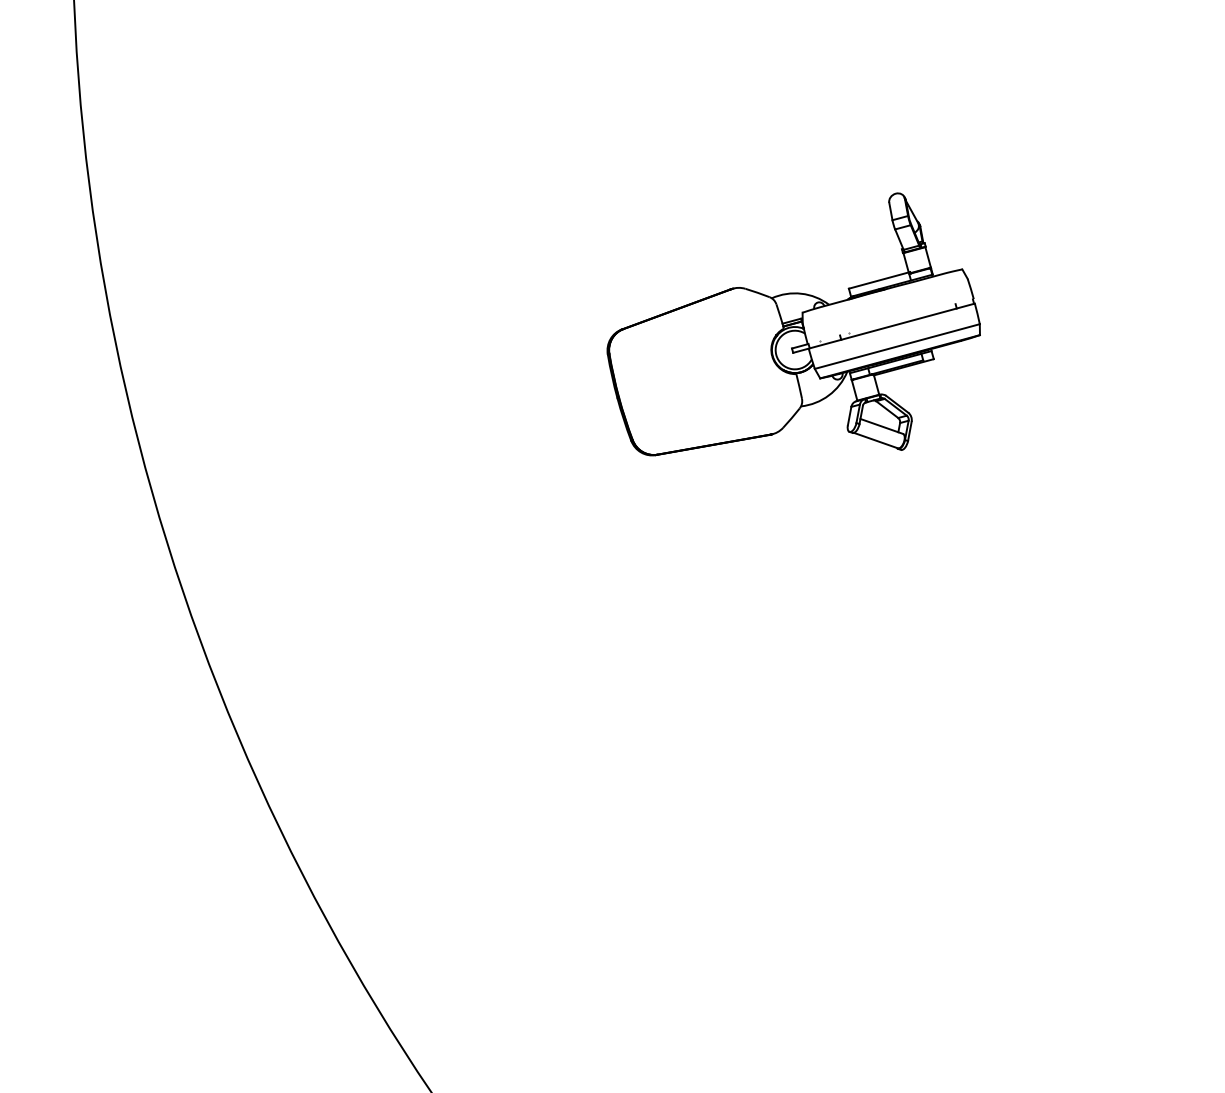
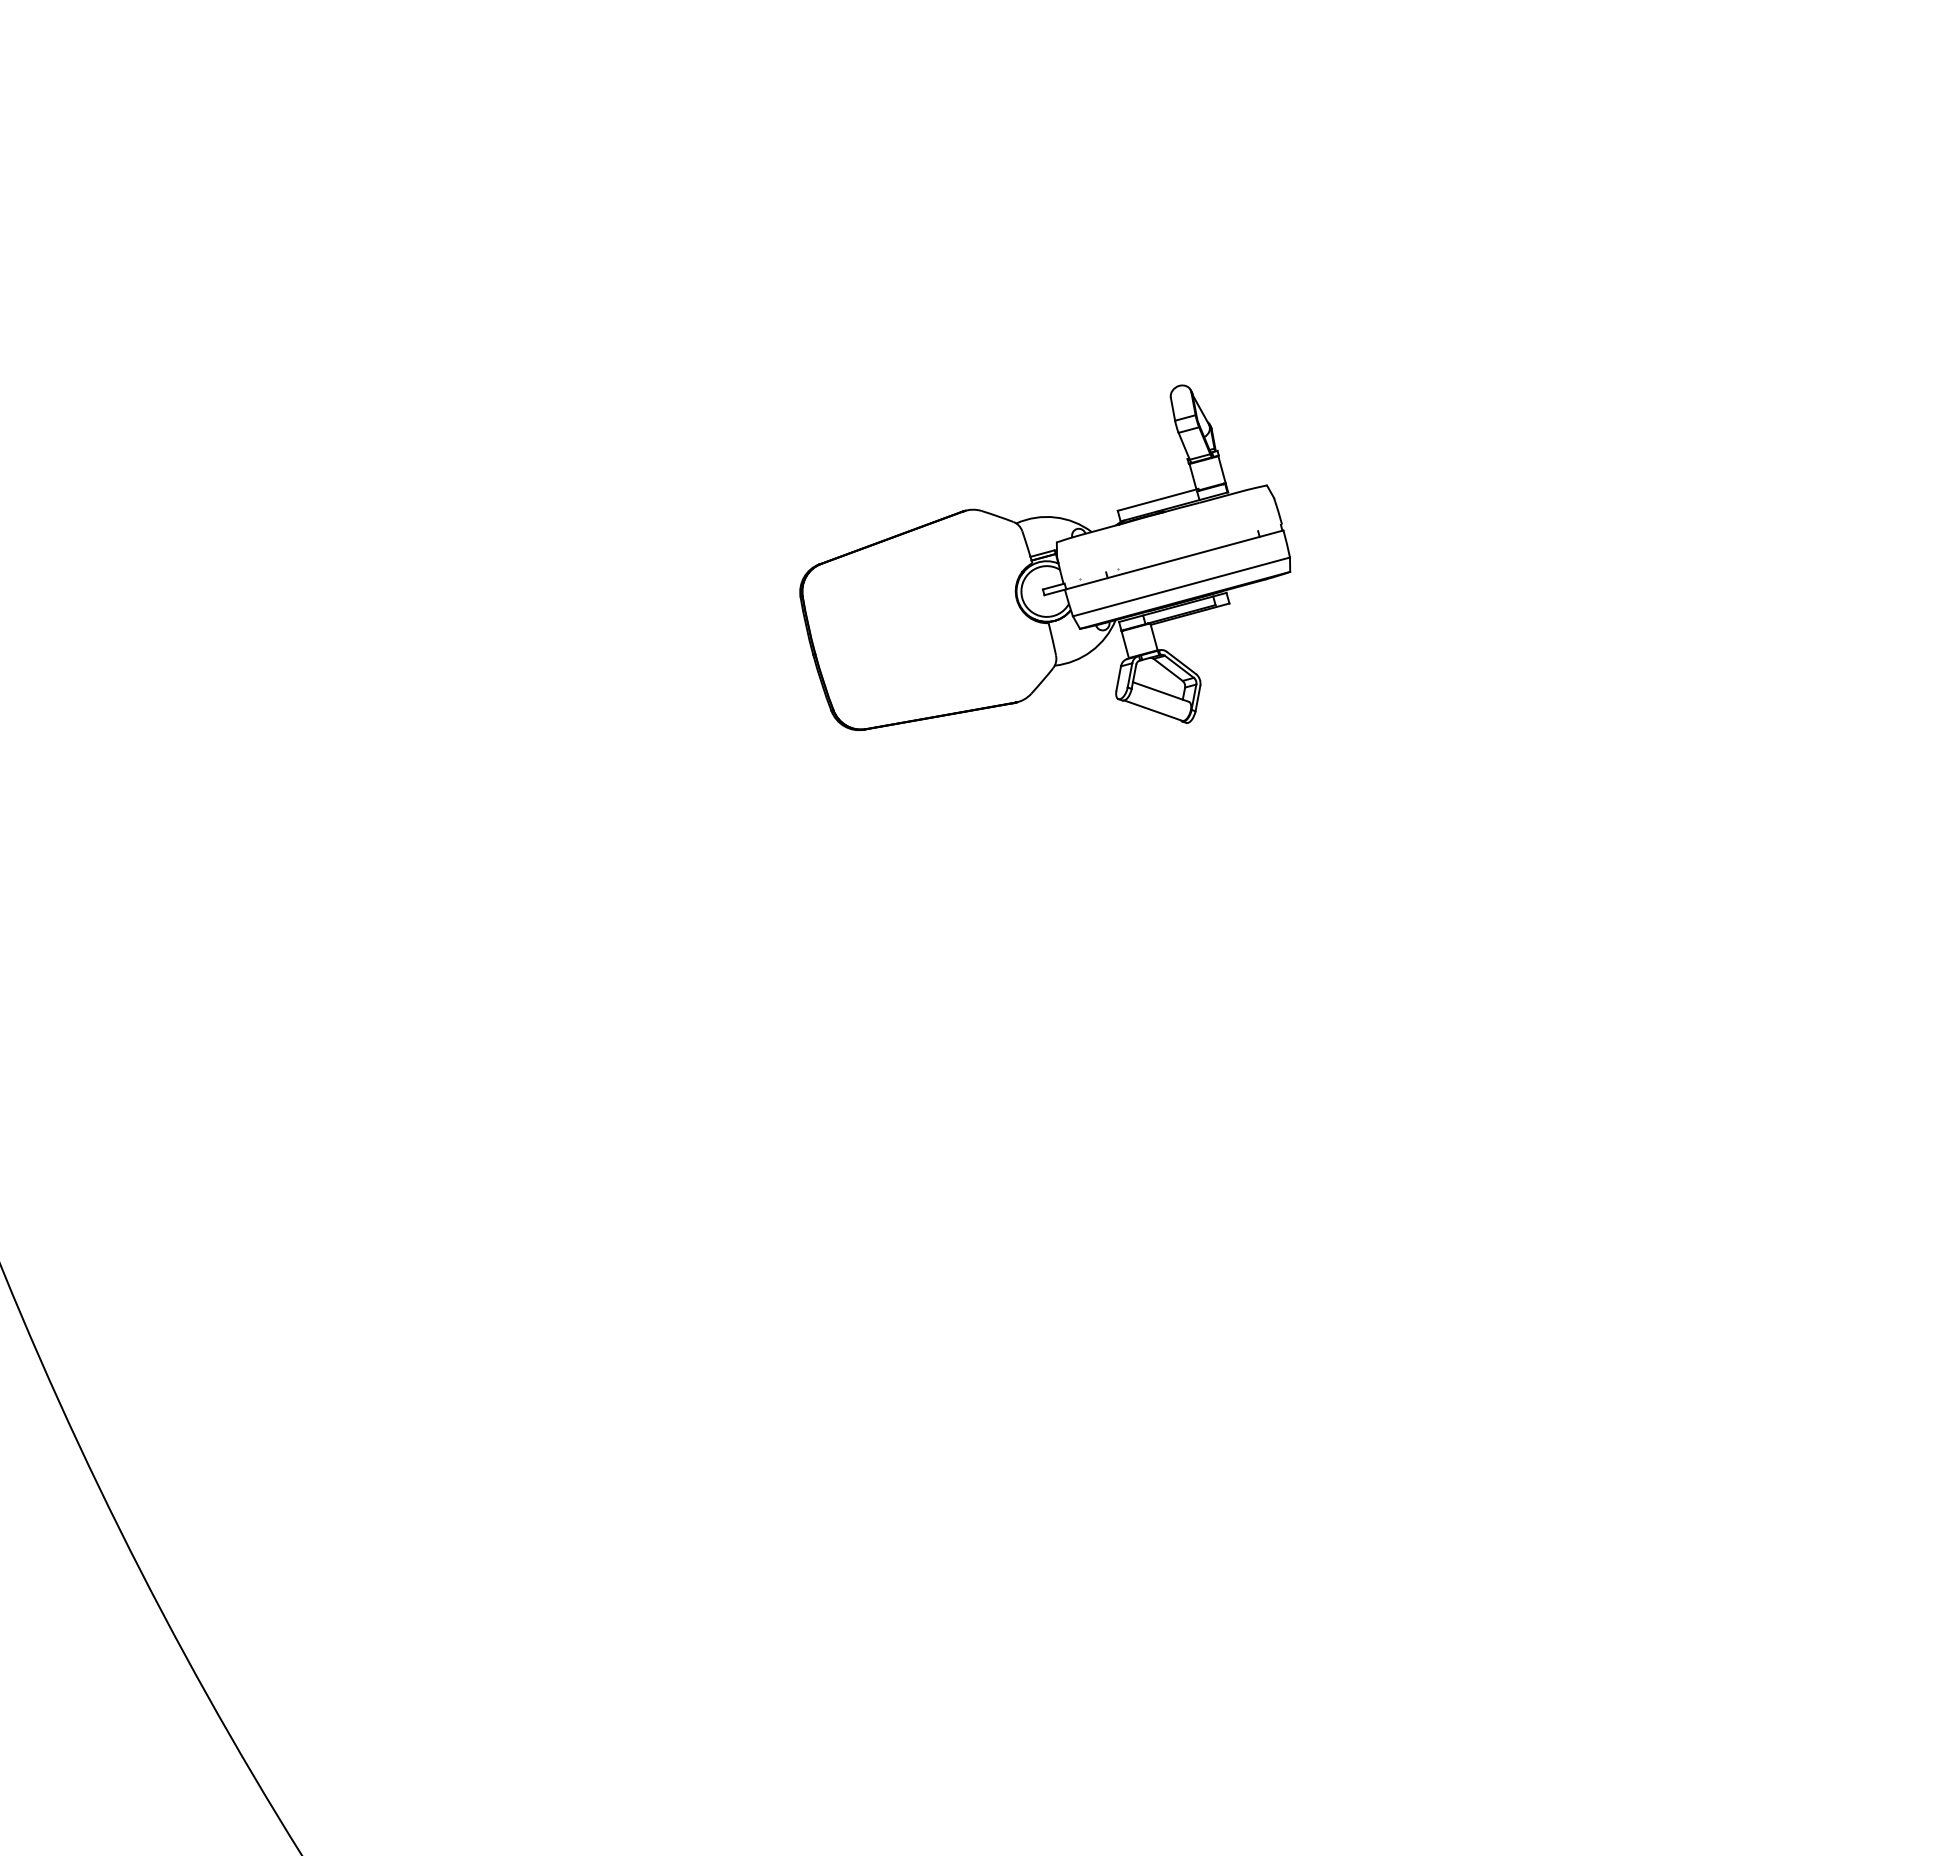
part: (793, 323) -> (1044, 556), size x0.71

